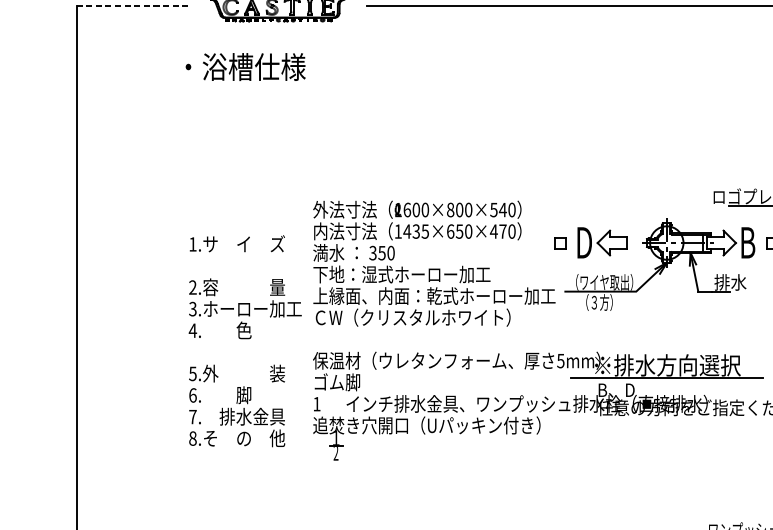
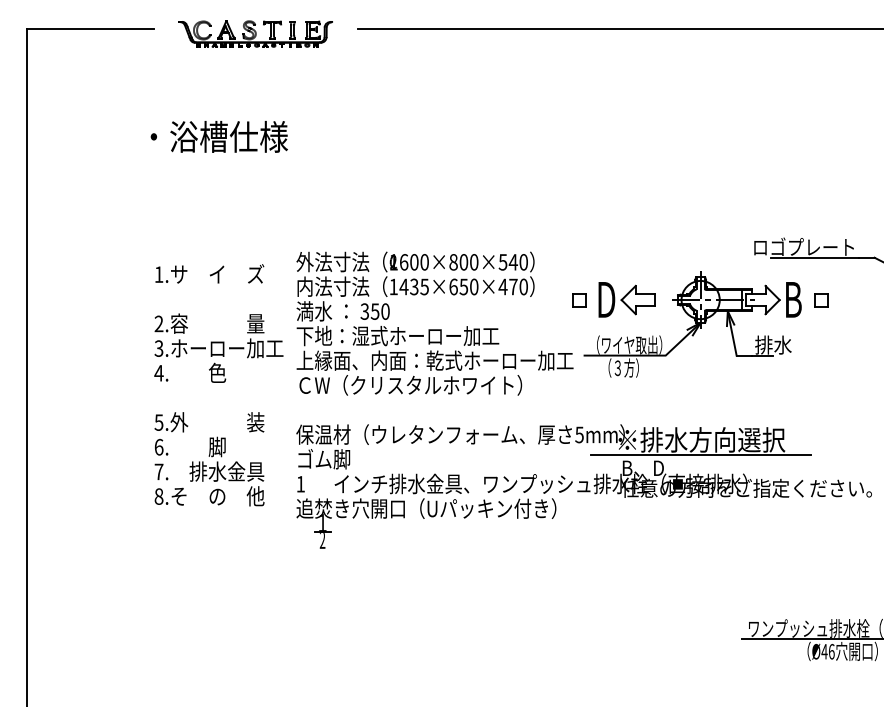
line: (132, 6) -> (90, 29), dashed -> solid
text: (244, 66) -> (218, 136), moved
text: (244, 341) -> (218, 385), moved

